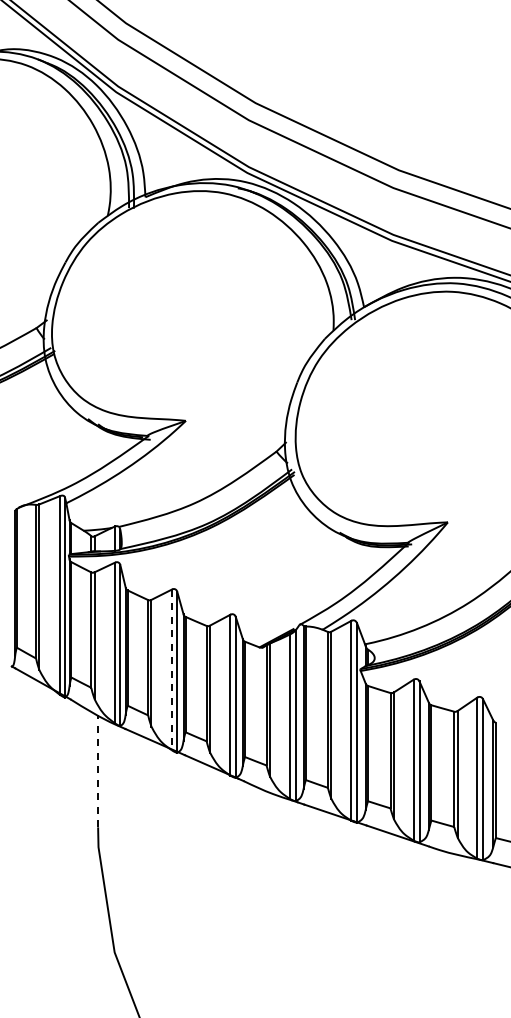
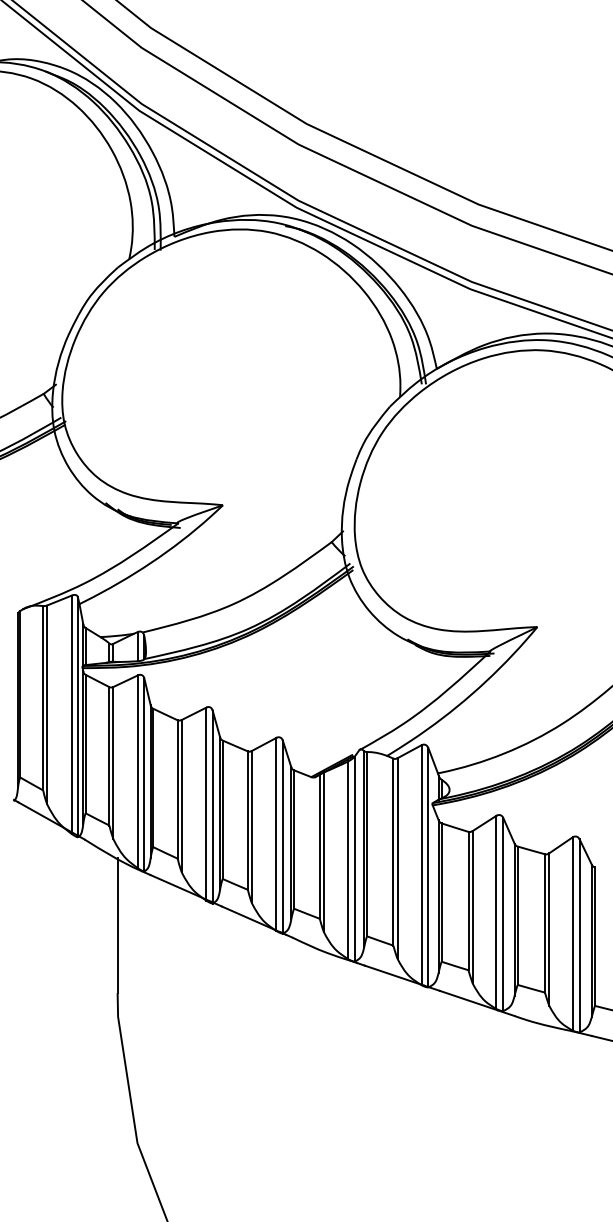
line: (172, 670) -> (206, 804), dashed -> solid
line: (98, 770) -> (118, 924), dashed -> solid

